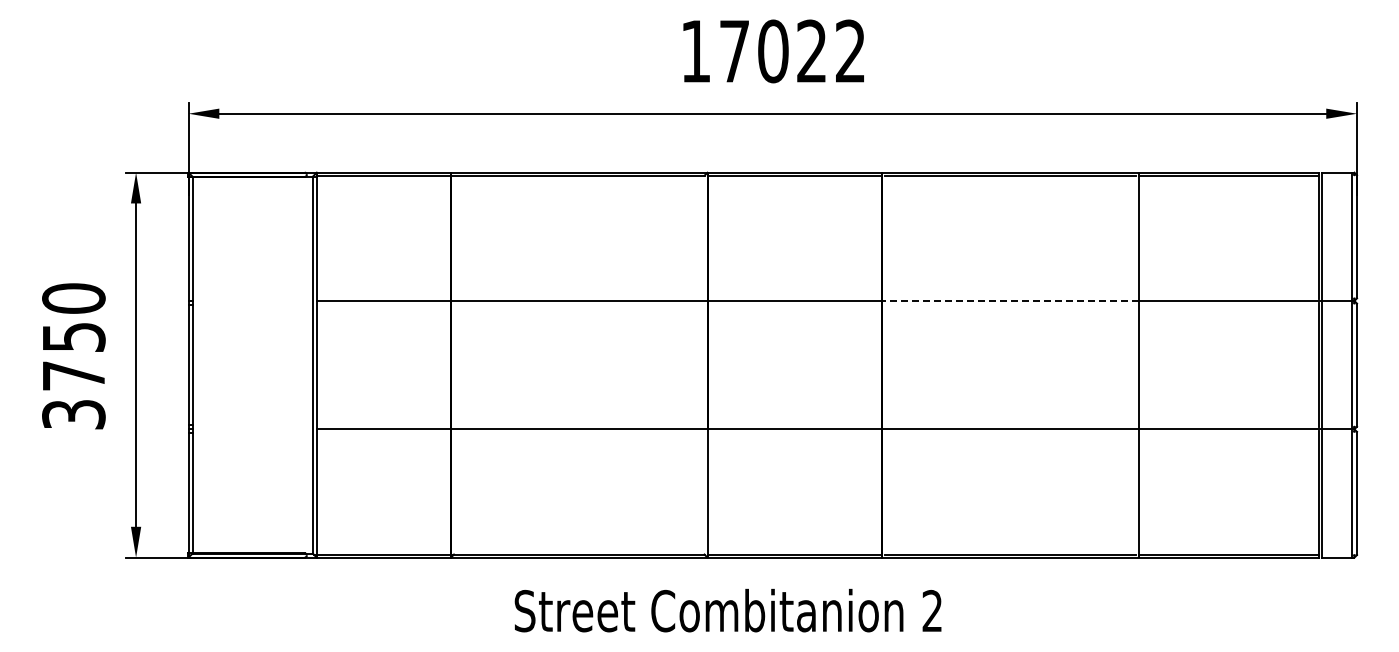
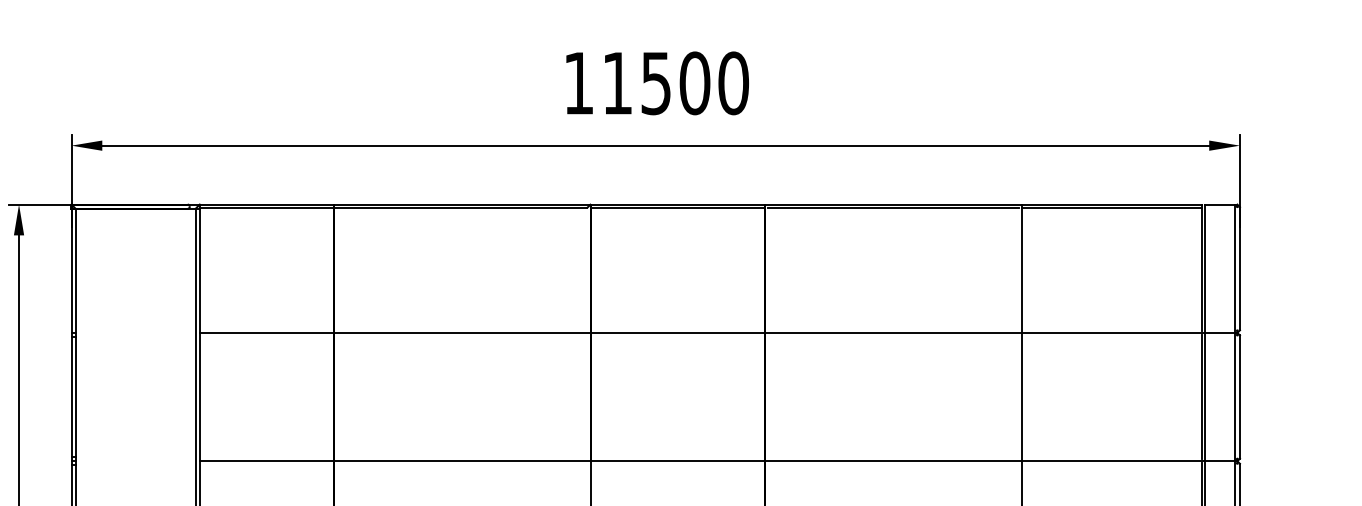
text: (793, 51) -> (676, 83), 17022 -> 11500
line: (1010, 300) -> (893, 332), dashed -> solid

